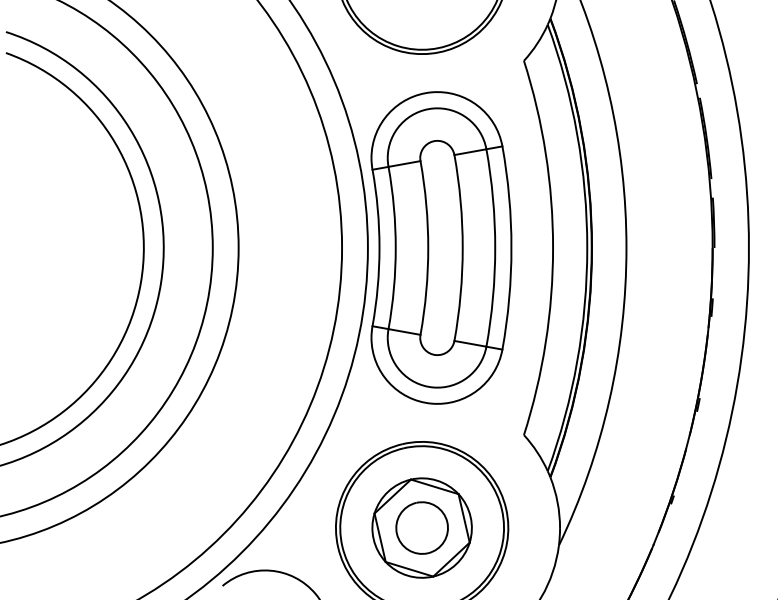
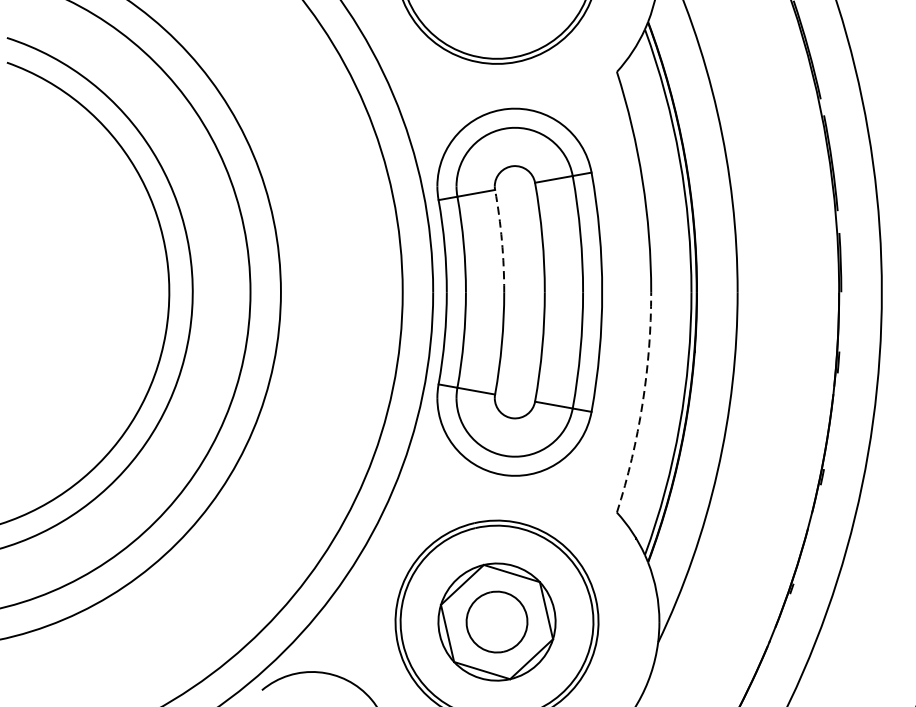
arc: (426, 204) -> (502, 241), solid -> dashed
arc: (545, 342) -> (642, 403), solid -> dashed

